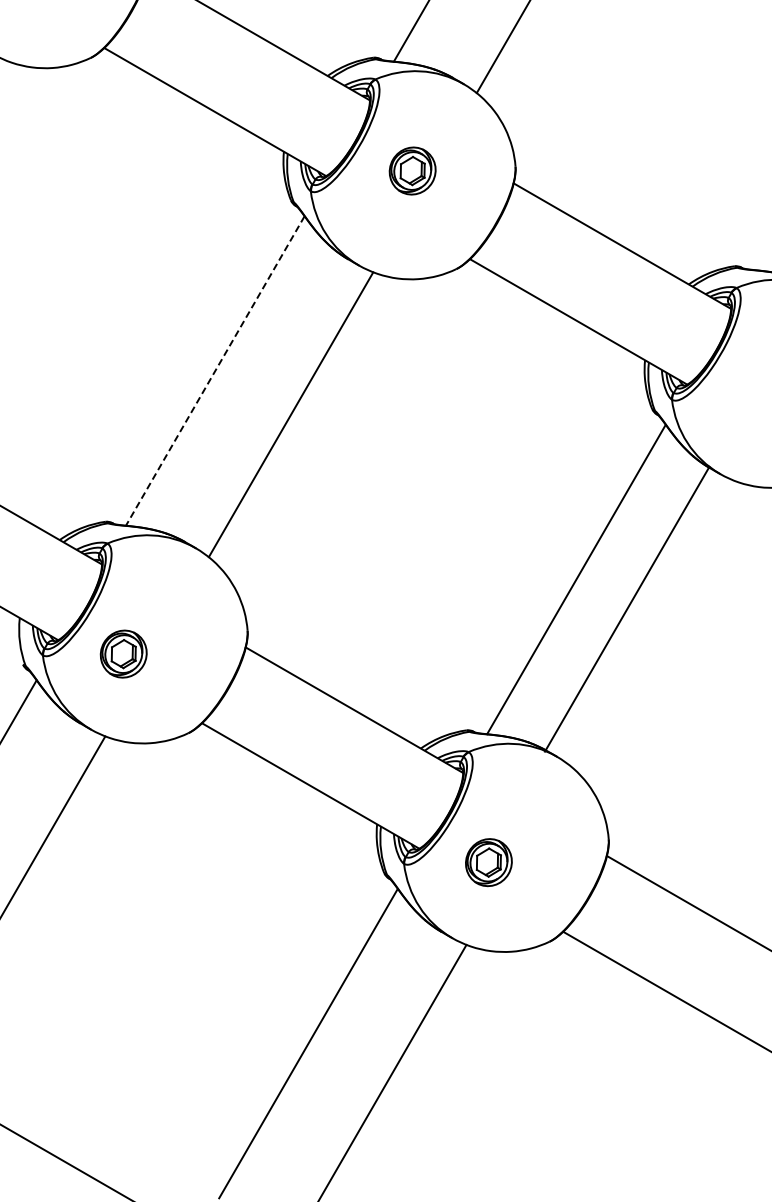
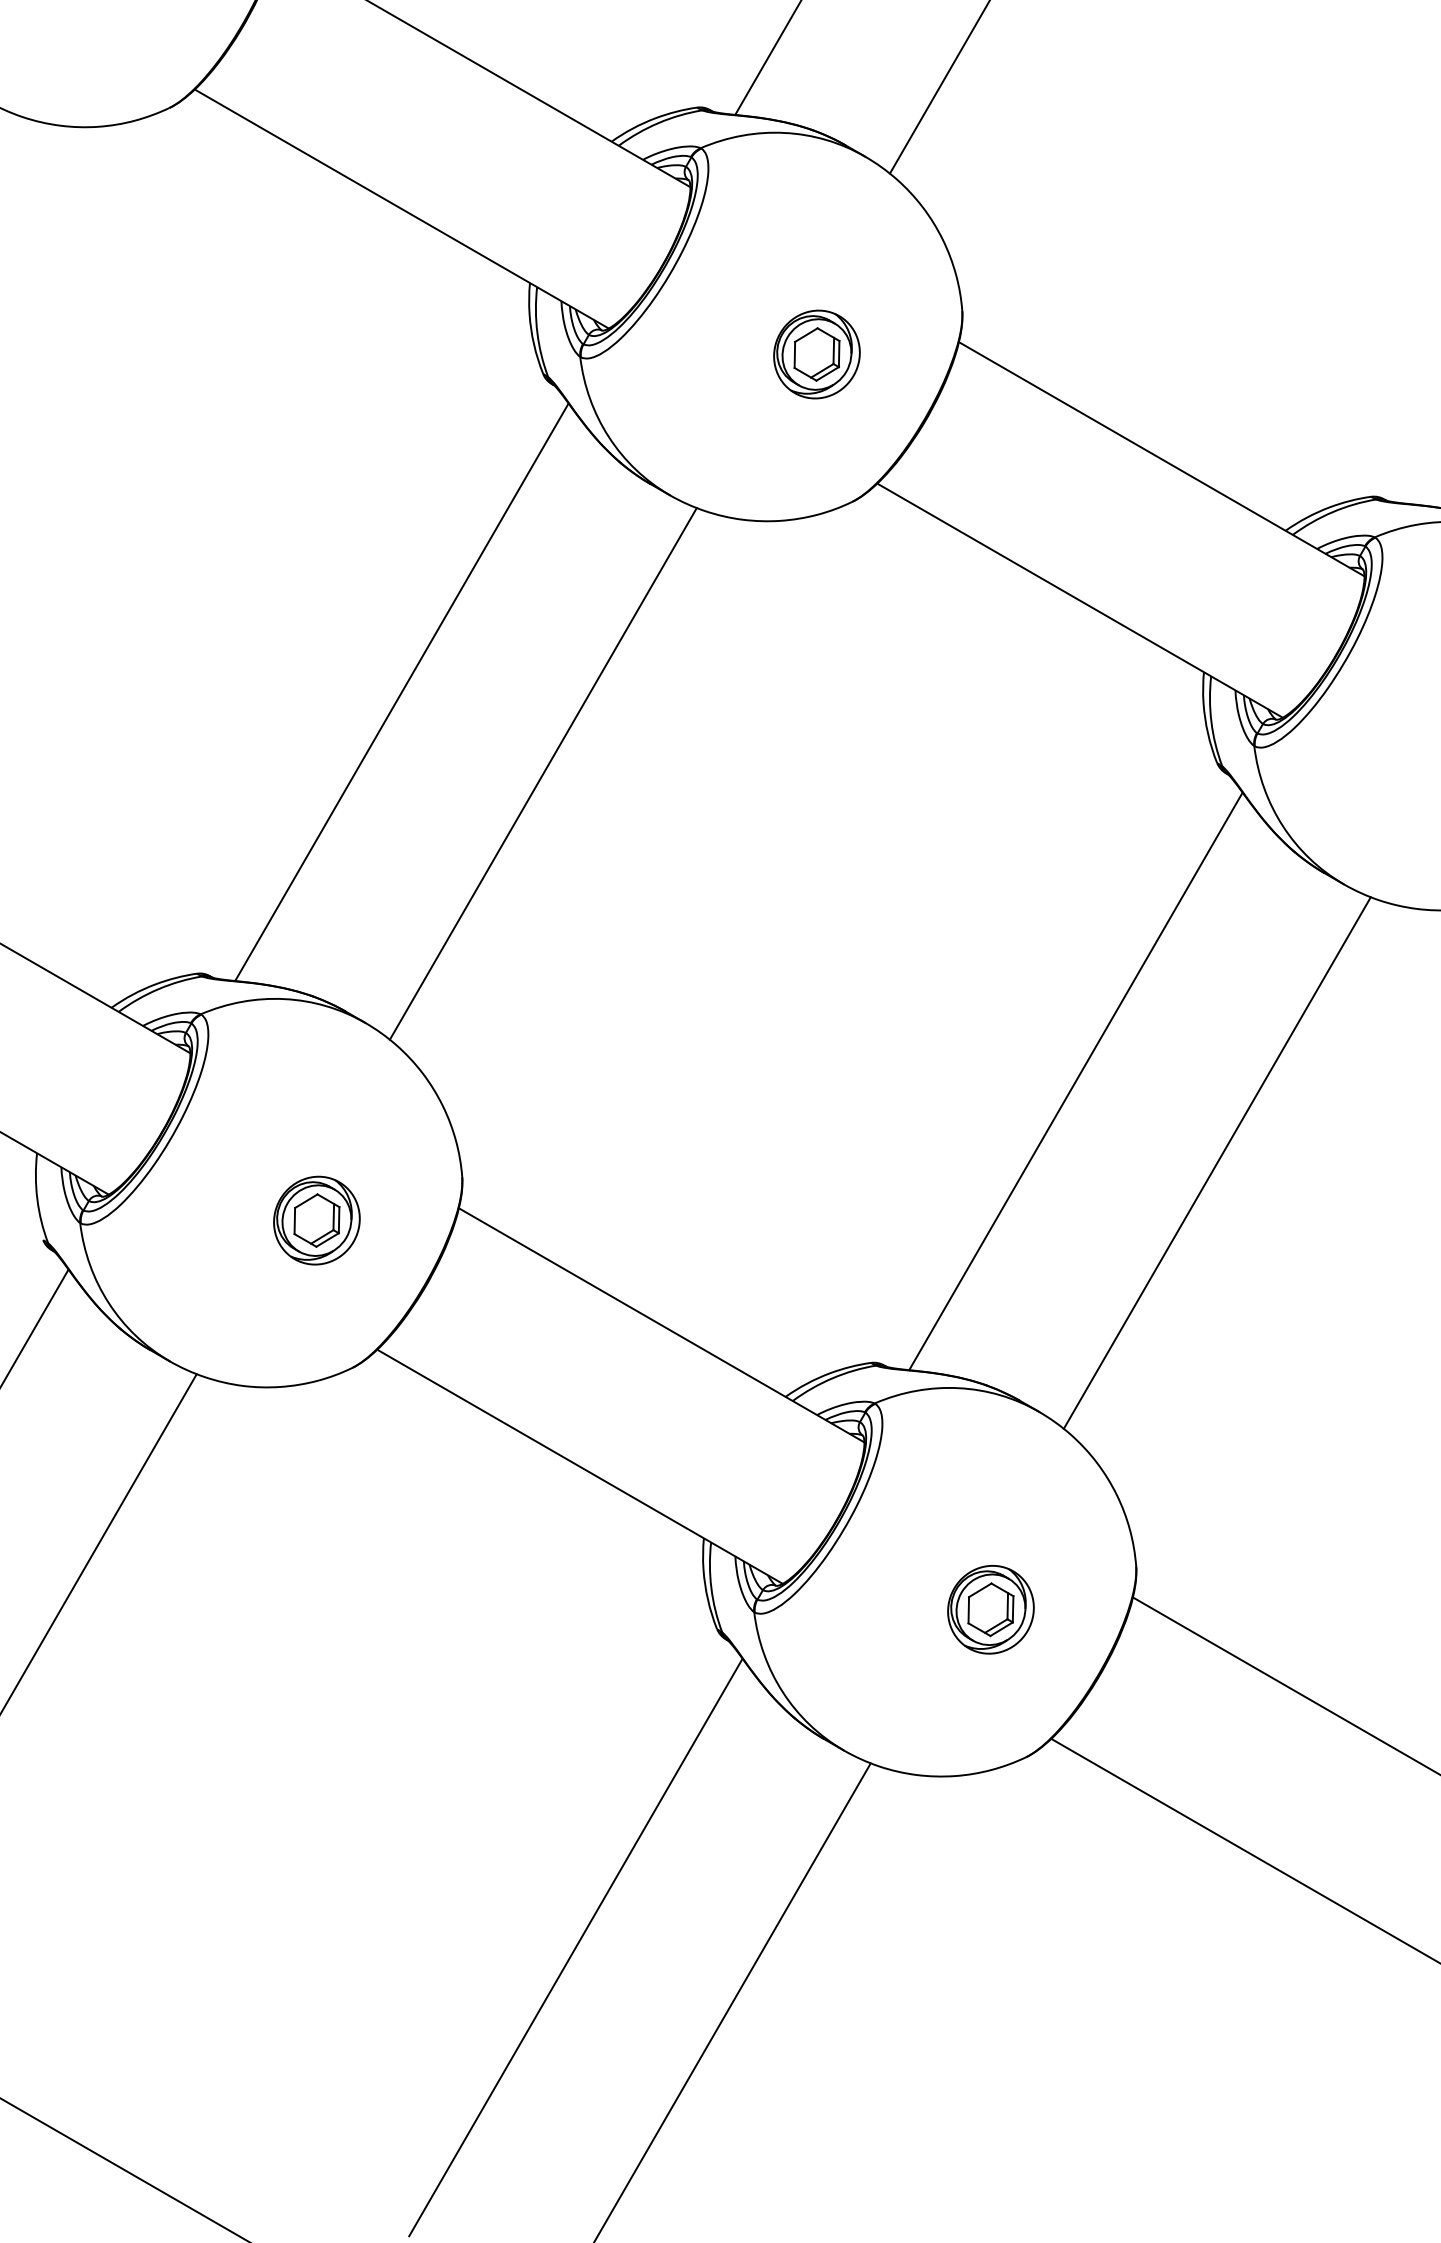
part: (412, 170) -> (816, 353), moved
line: (215, 371) -> (402, 693), dashed -> solid
line: (626, 608) -> (1216, 1161), moved
part: (123, 653) -> (316, 1219), moved
part: (488, 862) -> (990, 1609), moved

